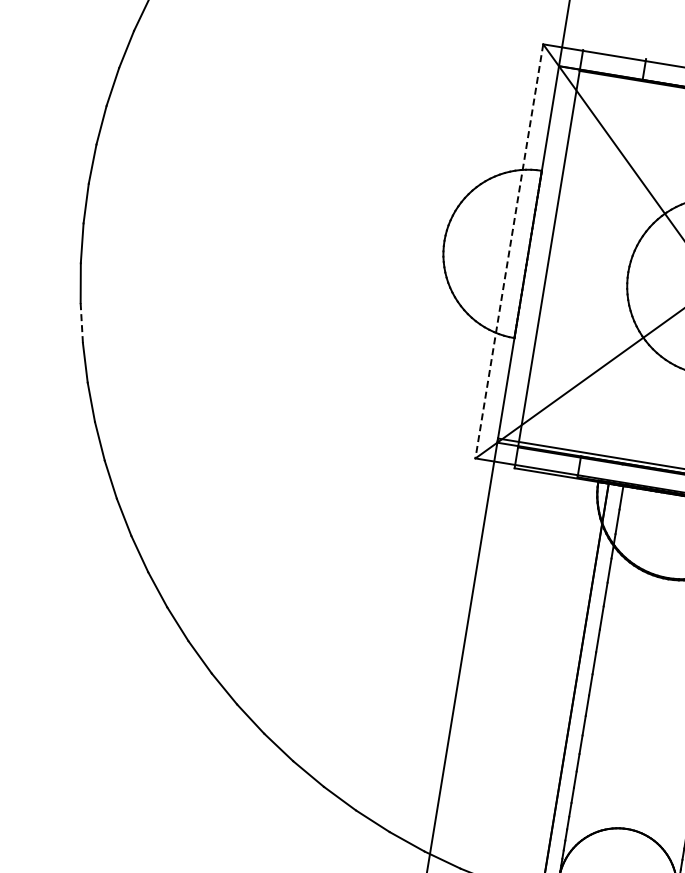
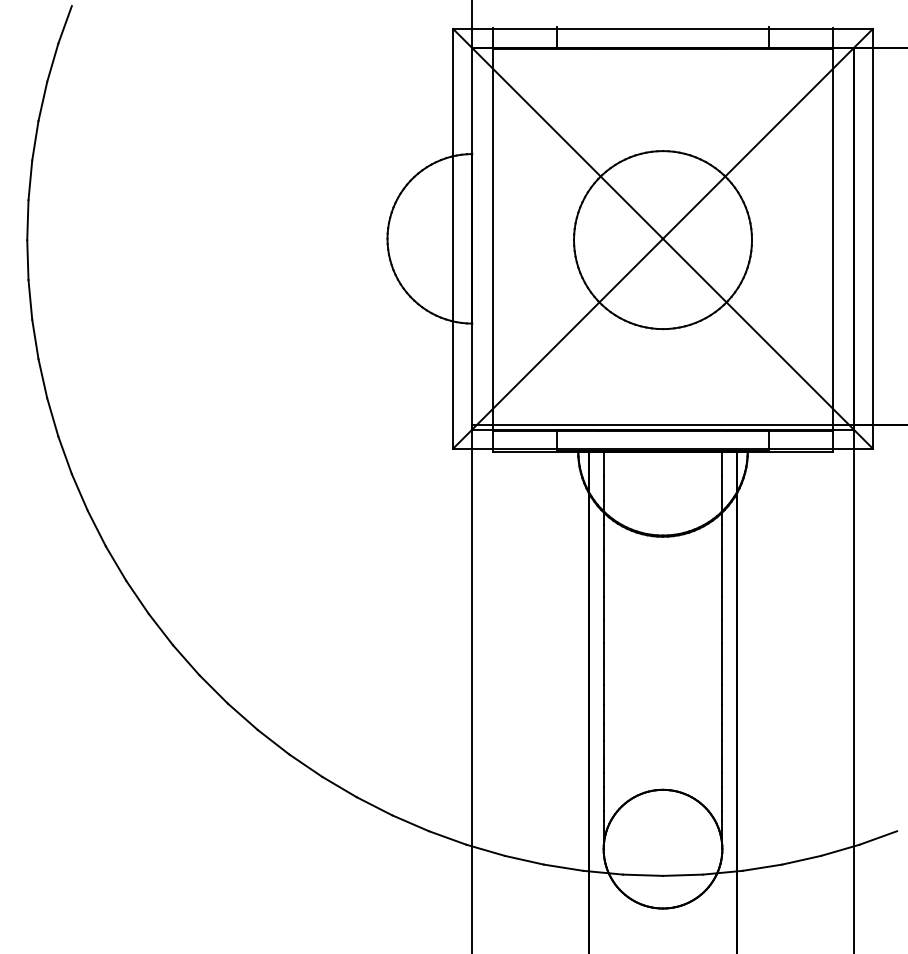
line: (509, 251) -> (453, 238), dashed -> solid
line: (81, 322) -> (42, 378), dashed -> solid

